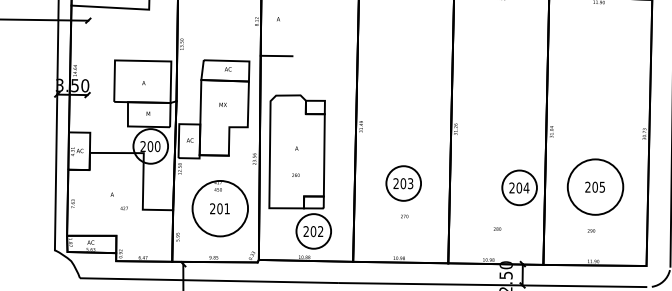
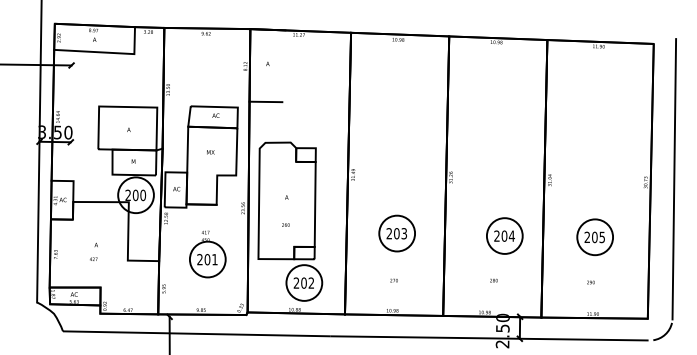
part: (519, 187) -> (504, 235), moved
circle: (595, 187) -> (595, 237), size x0.62
text: (124, 207) -> (93, 258), moved
circle: (219, 208) -> (207, 259), size x0.62
text: (404, 216) -> (393, 280), moved

